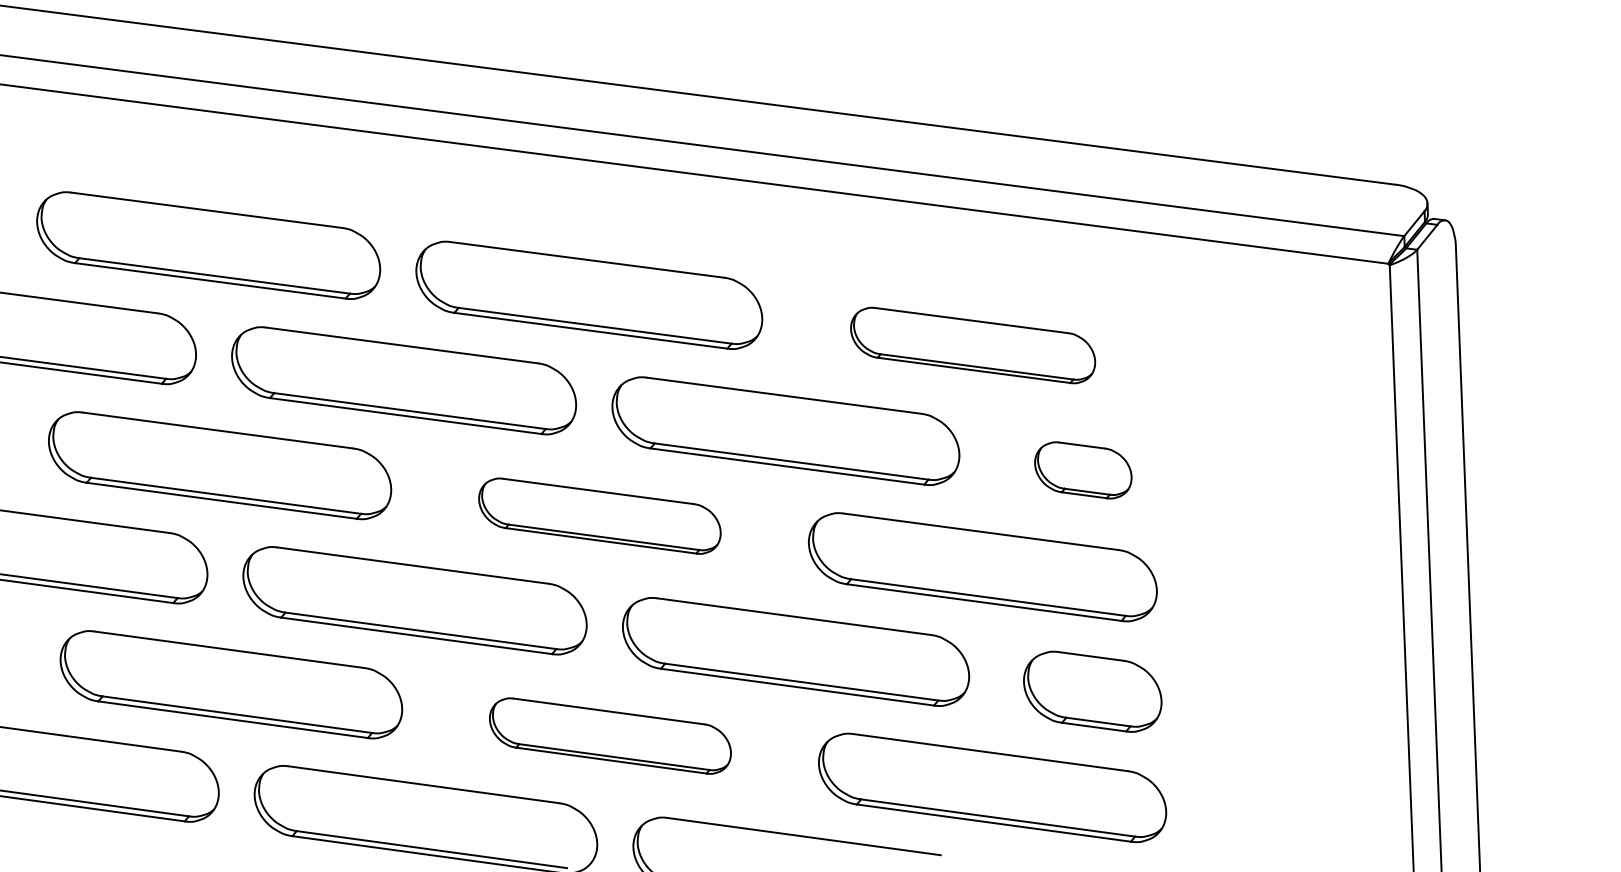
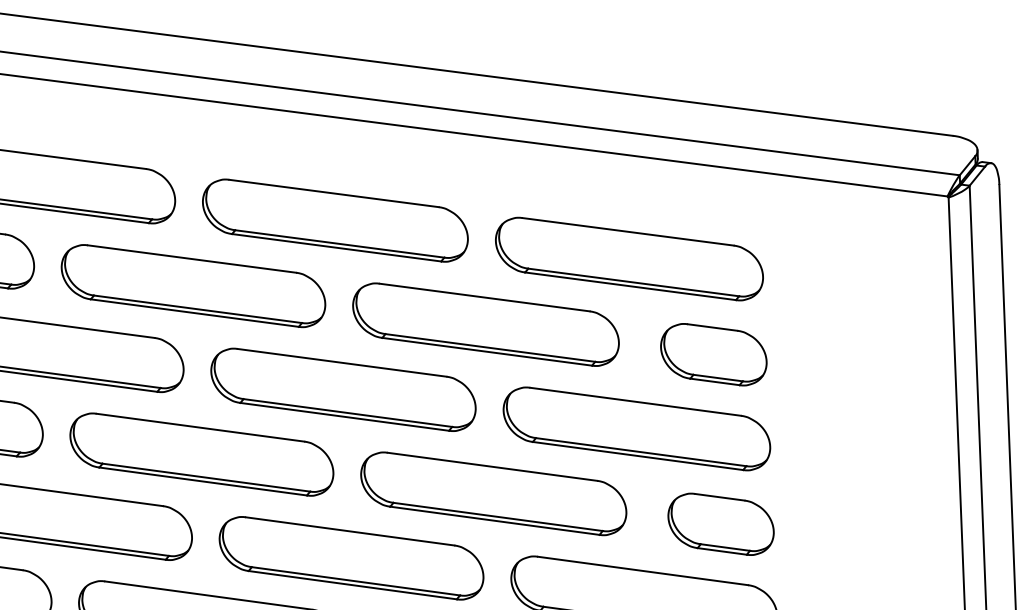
part: (972, 345) -> (628, 259), size x1.43
part: (1083, 470) -> (714, 354), size x1.43
part: (599, 515) -> (343, 389), size x1.43
part: (610, 735) -> (351, 557), size x1.43

